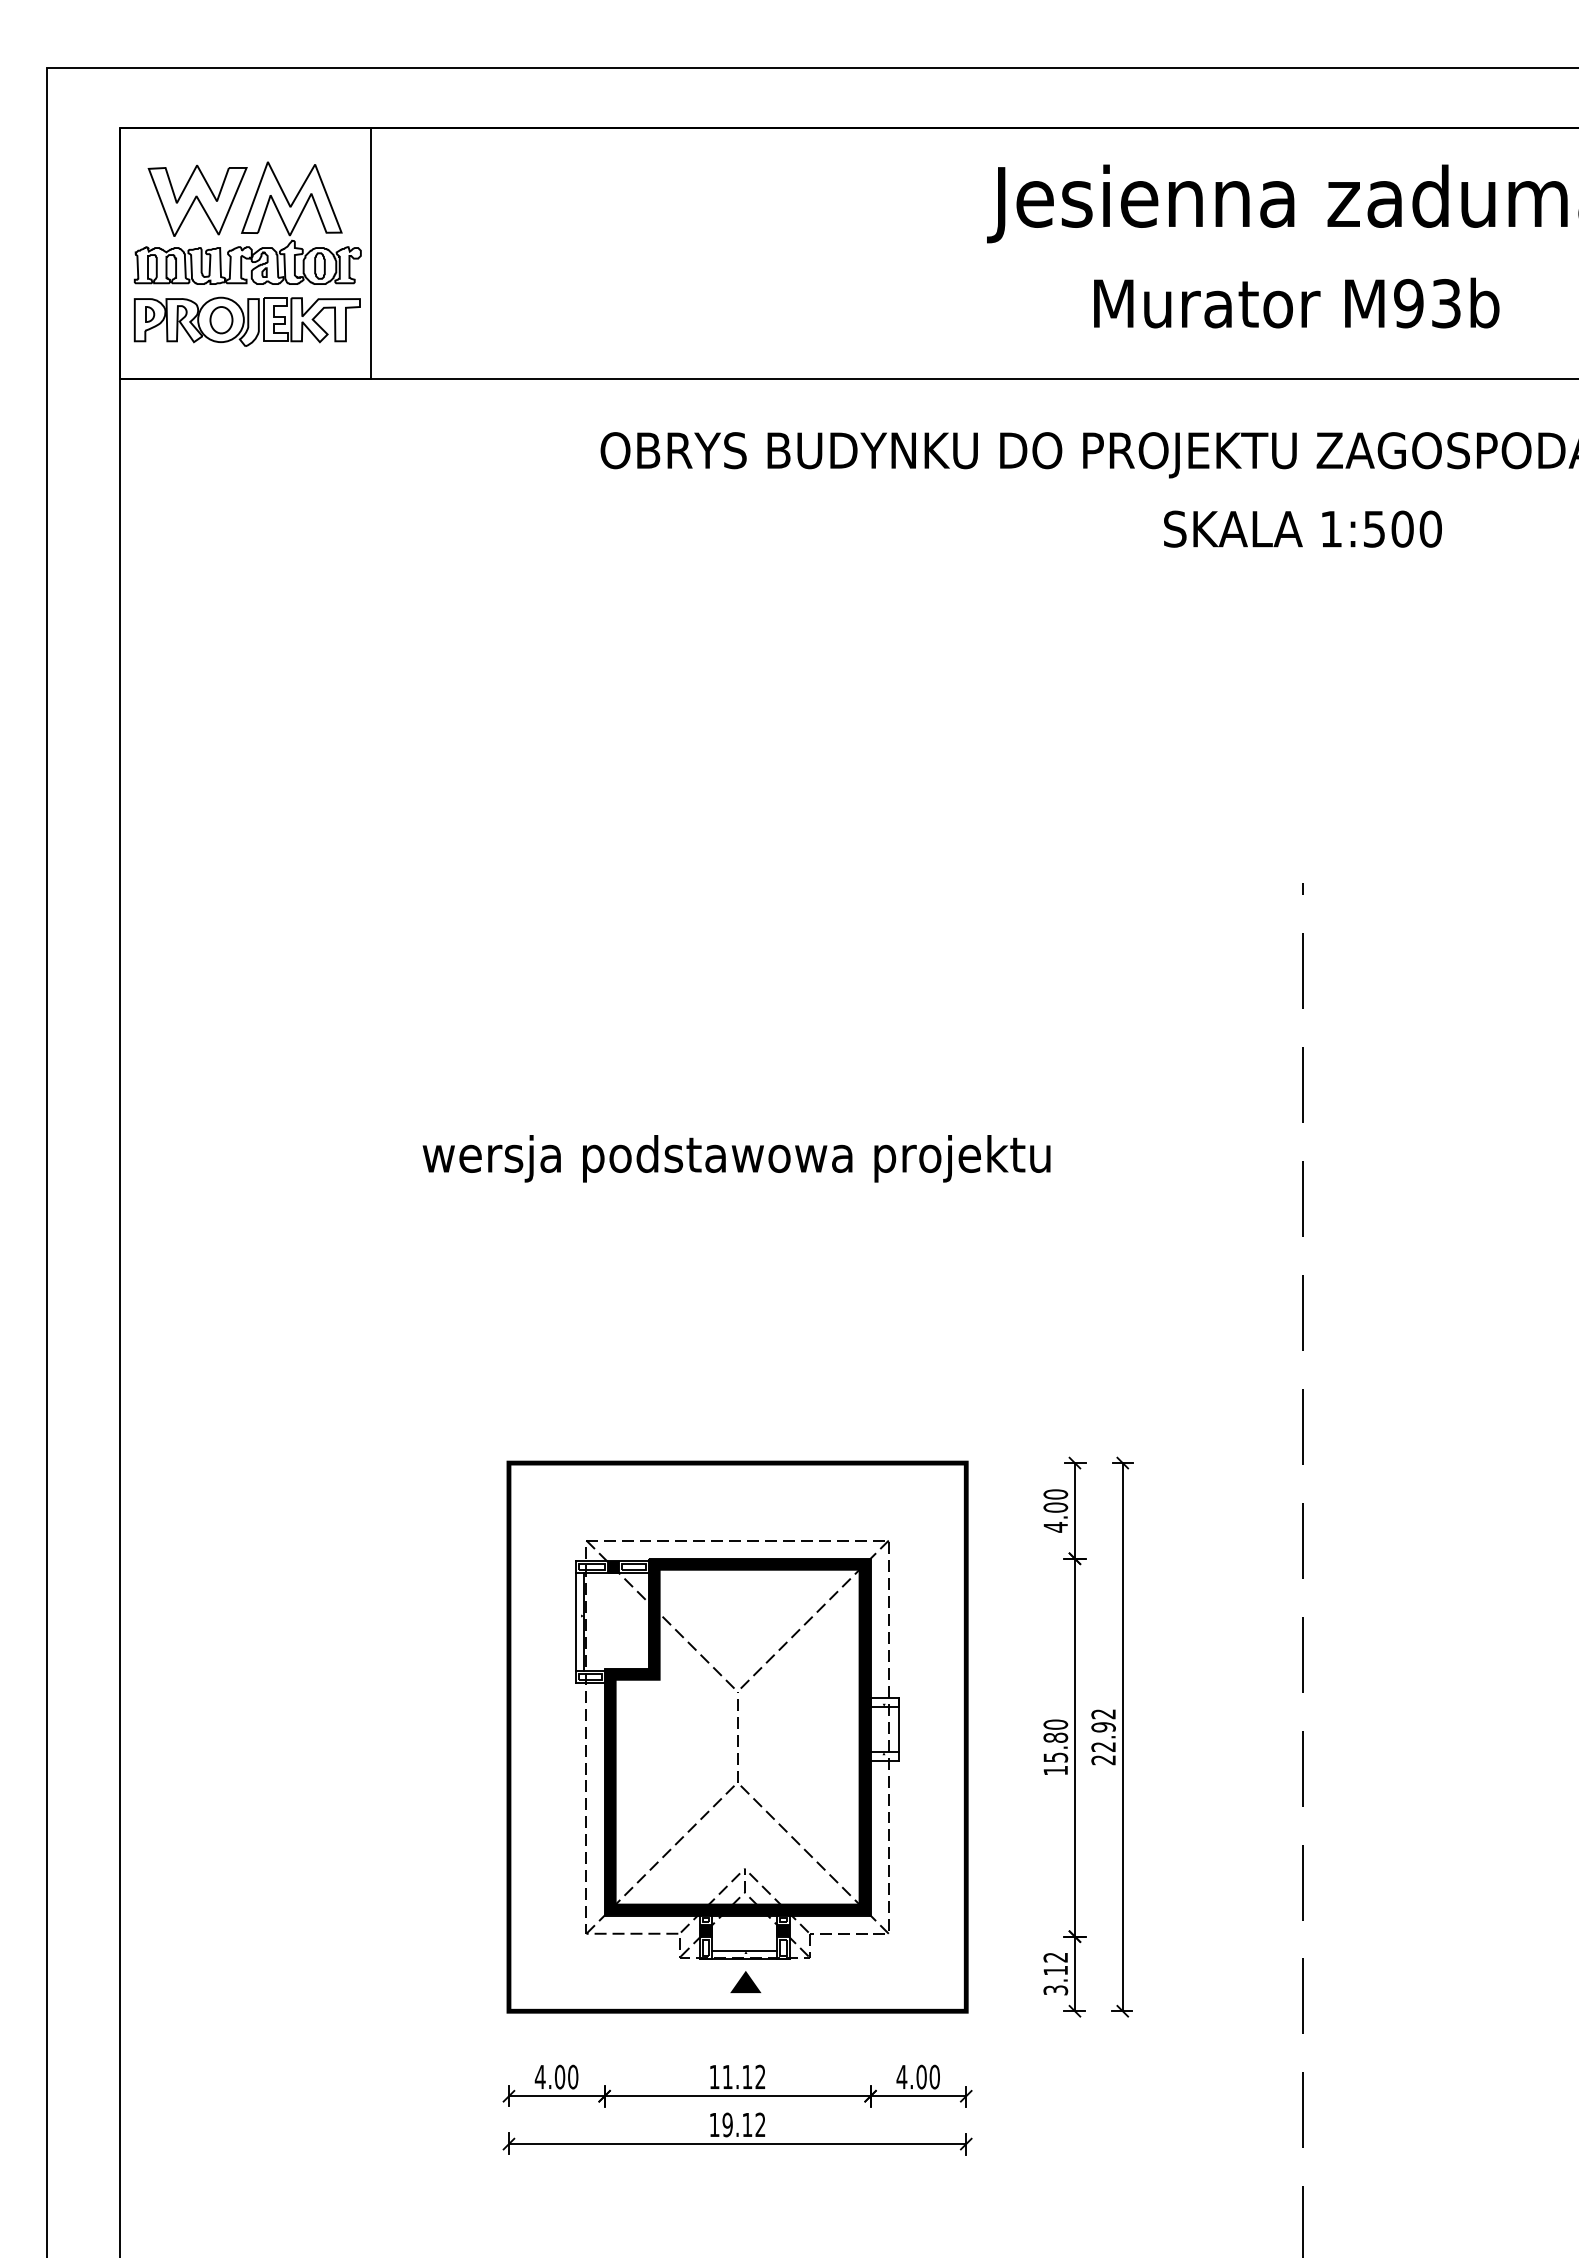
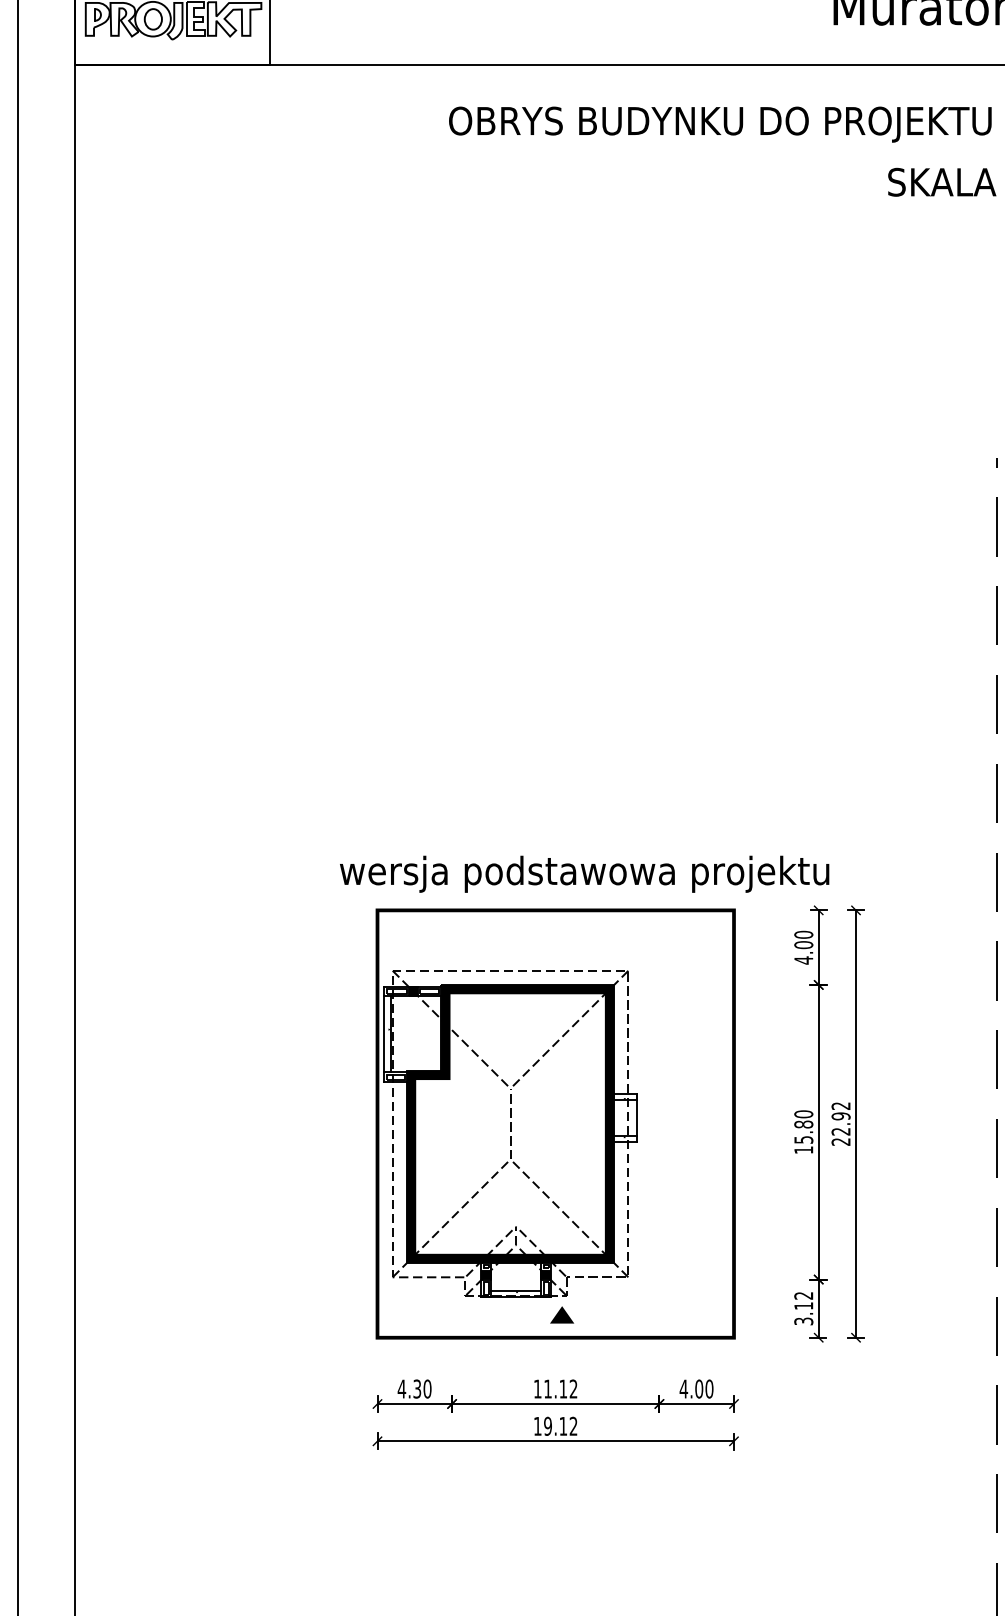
text: (736, 1158) -> (584, 874), moved
part: (737, 1749) -> (510, 1133), moved
text: (559, 2076) -> (416, 1388), 4.00 -> 4.30

